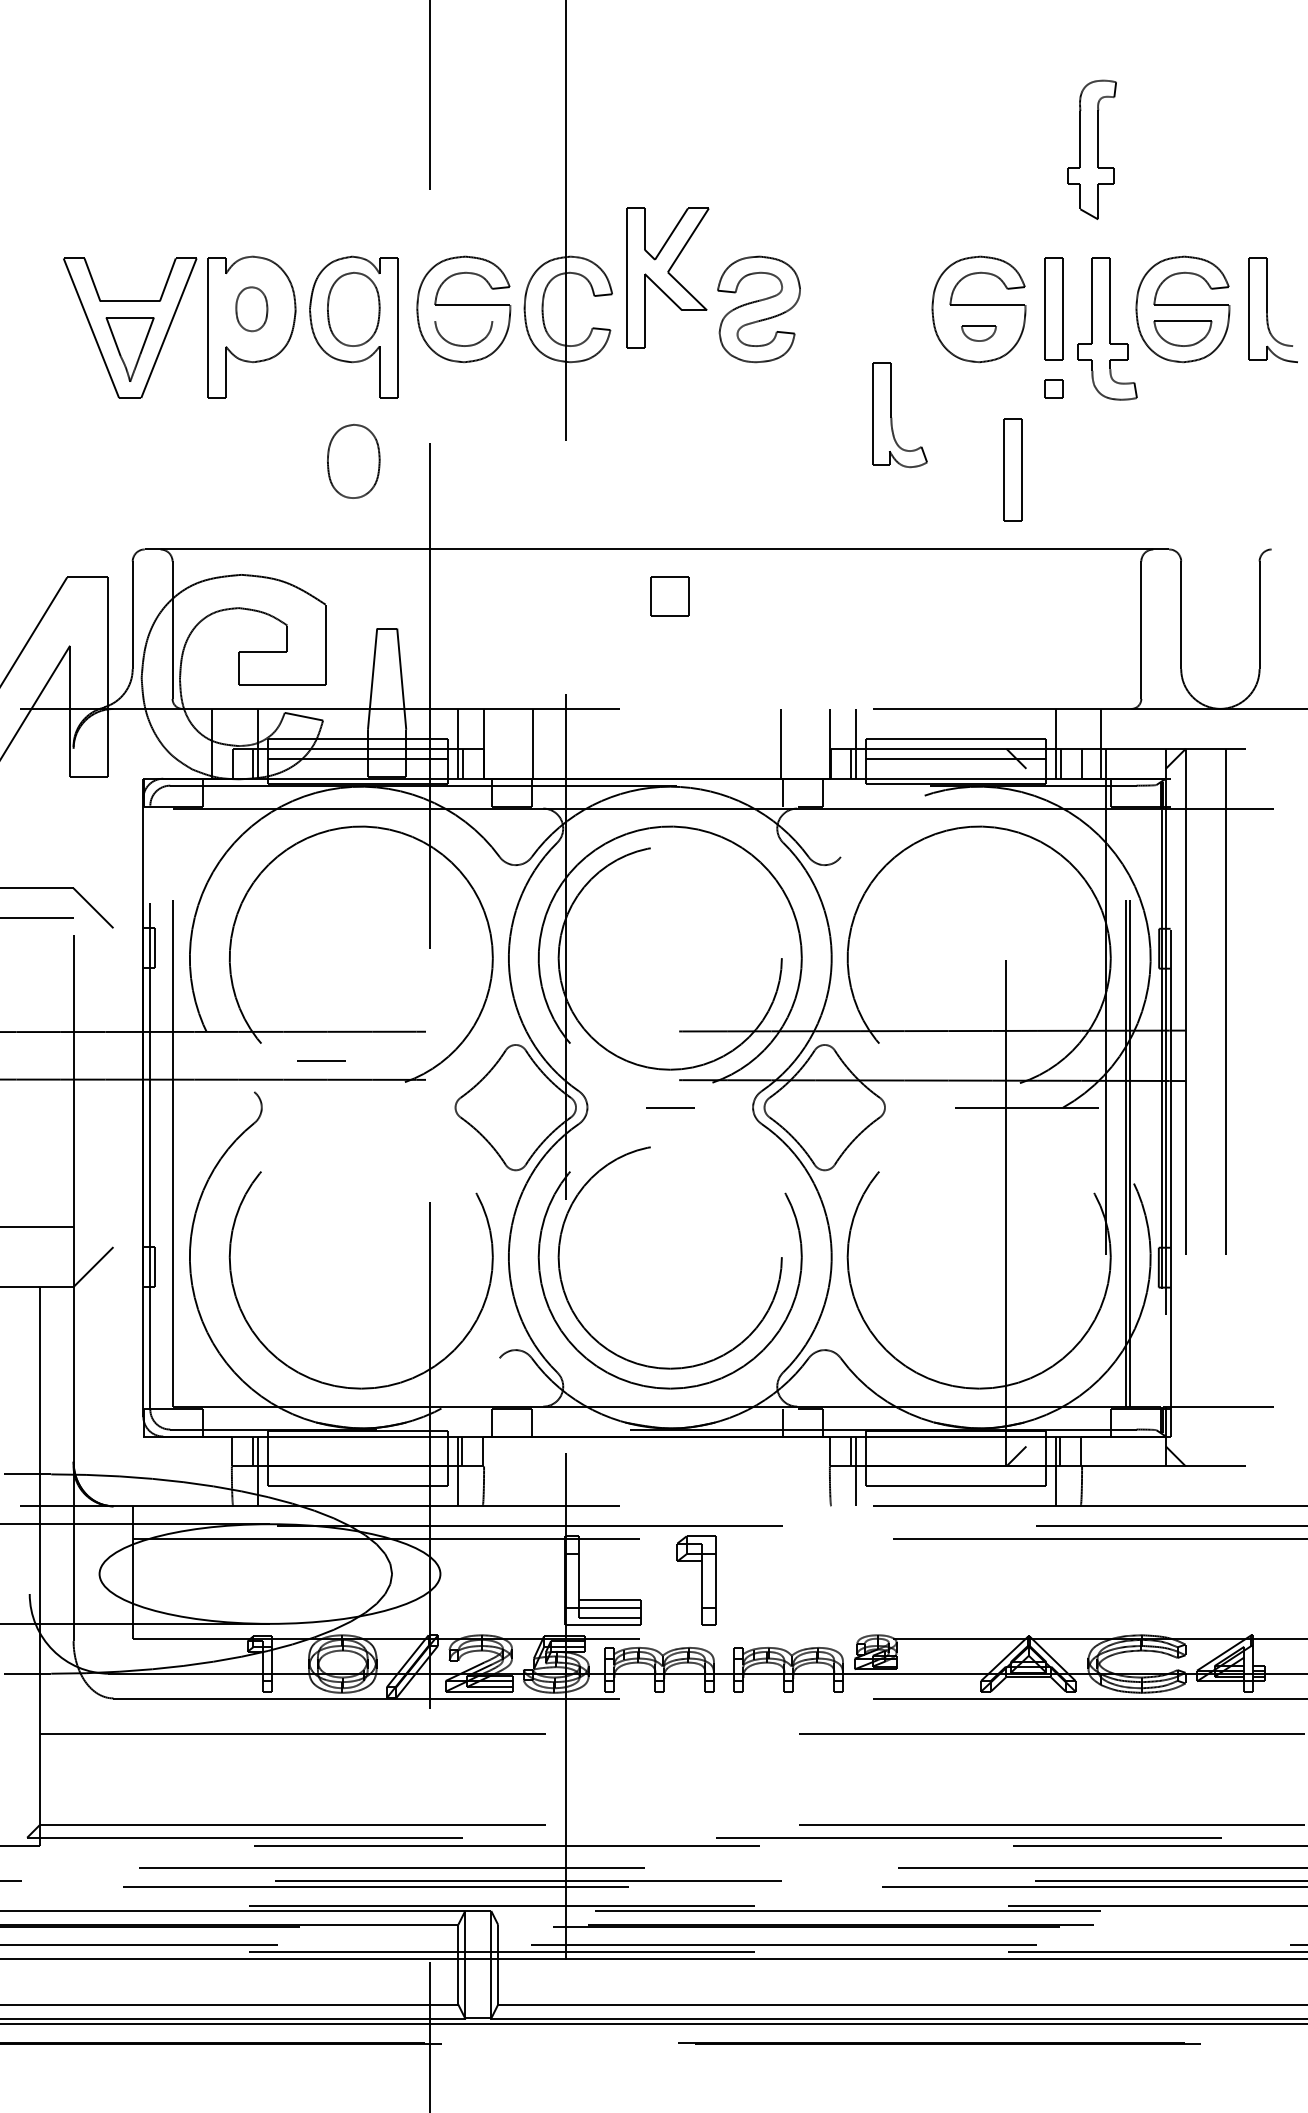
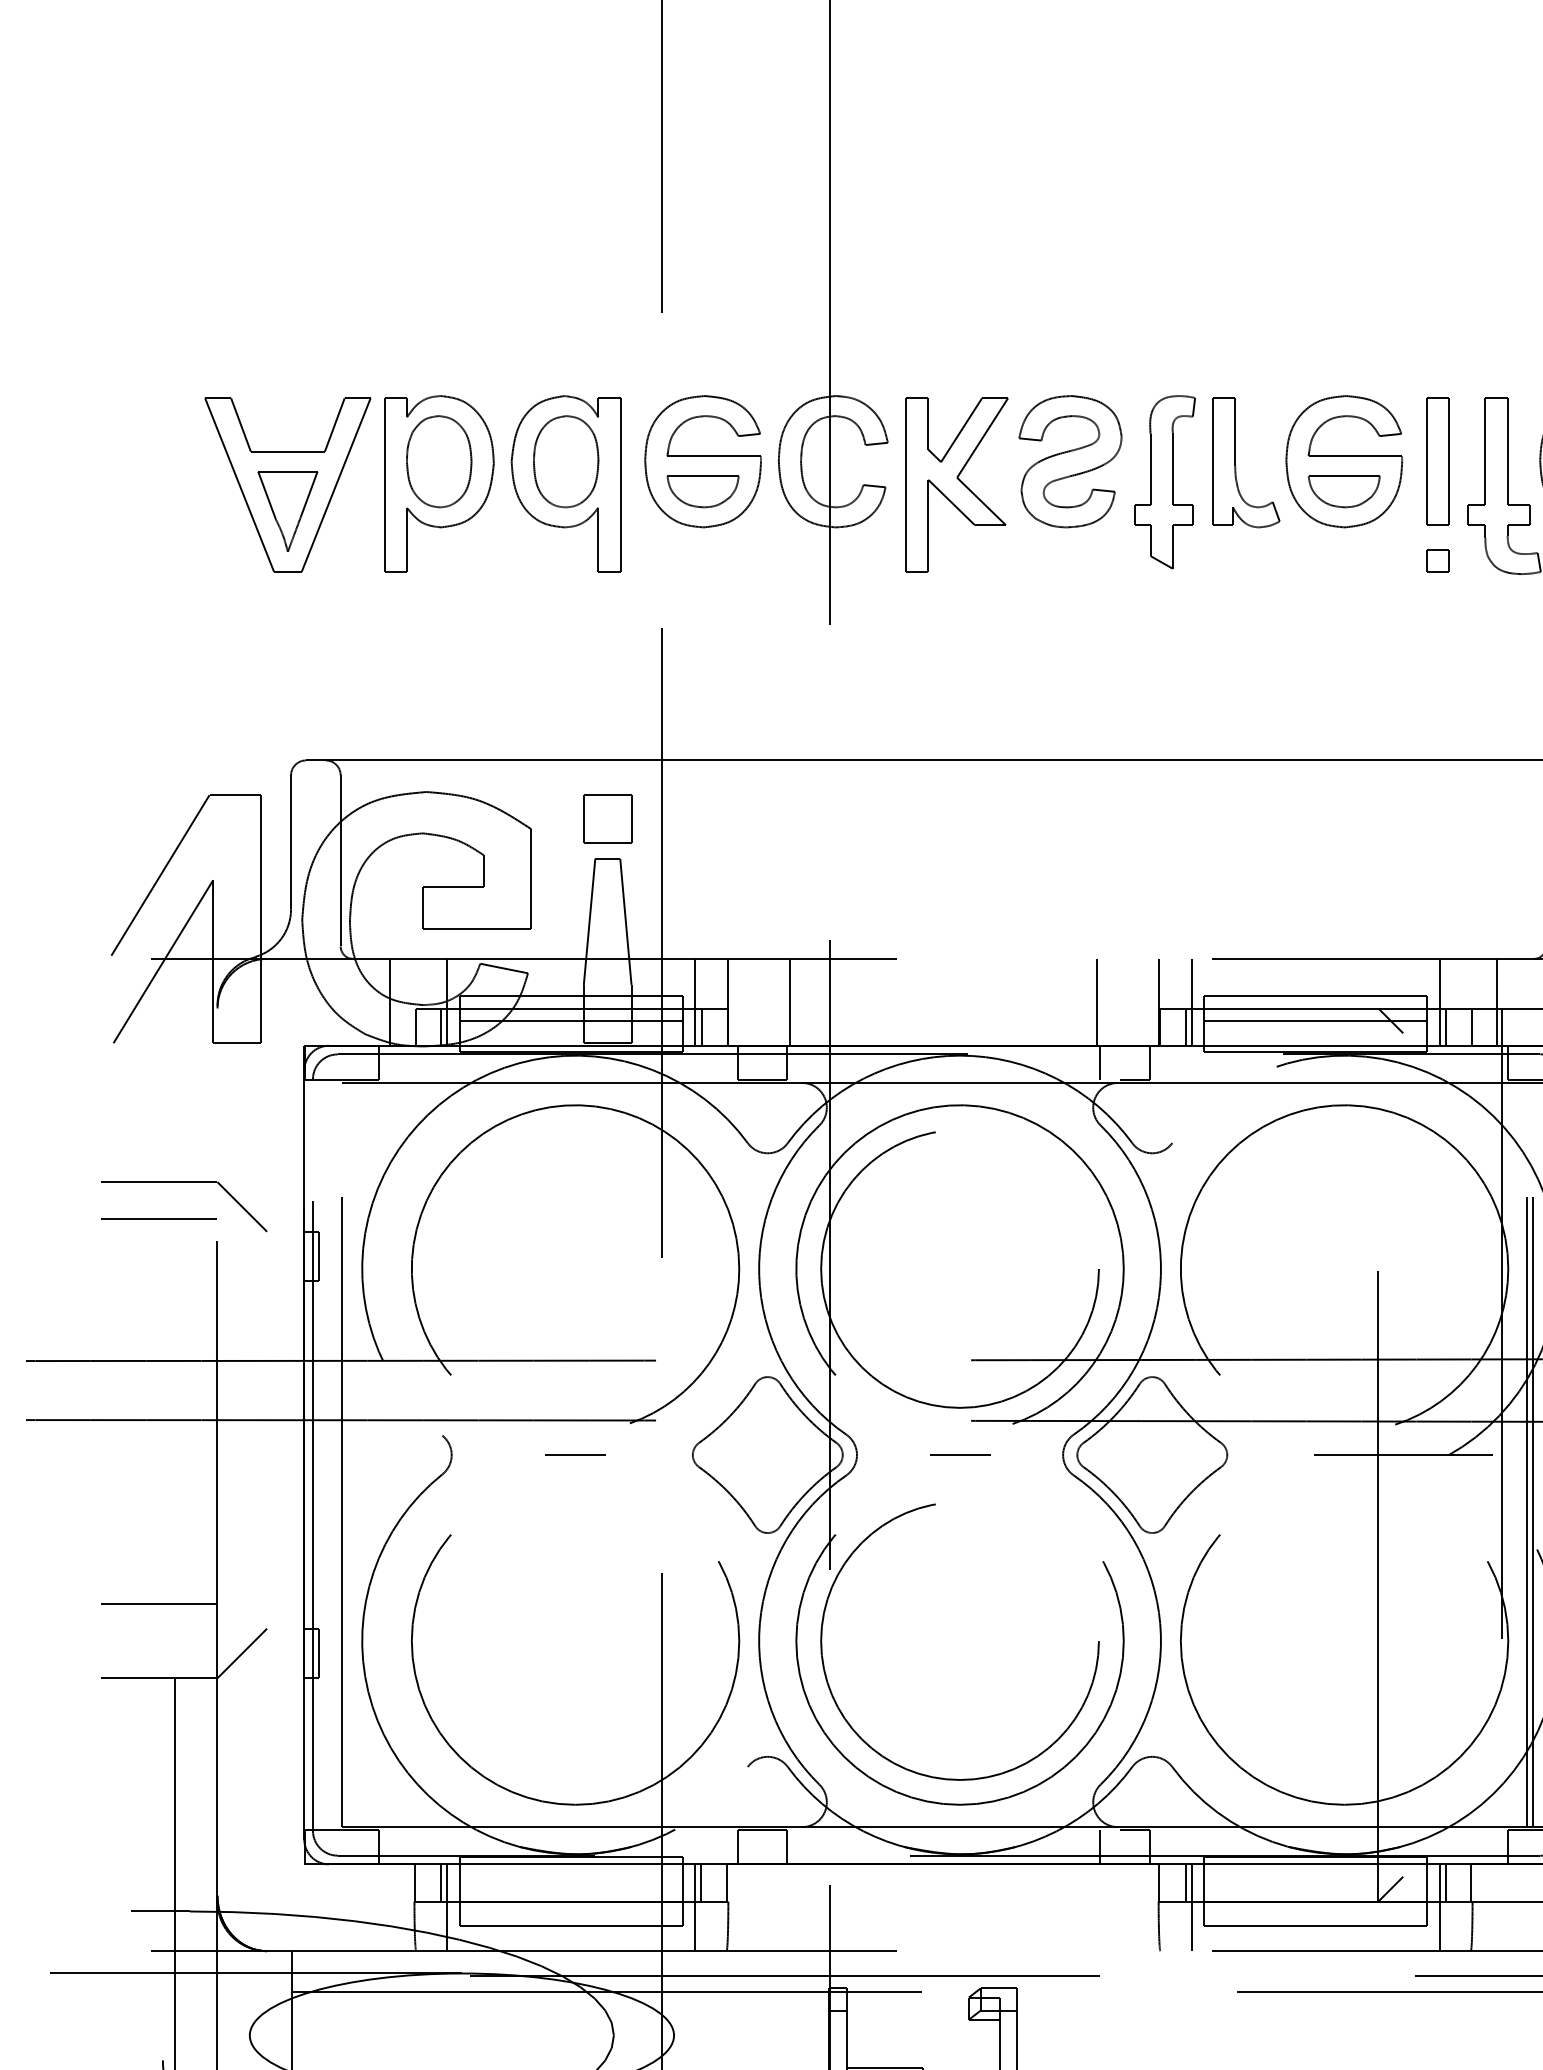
part: (1091, 149) -> (1164, 481), moved
part: (667, 277) -> (956, 484), moved
part: (251, 308) -> (438, 460), size x1.67
line: (463, 321) -> (702, 476), added
part: (978, 333) -> (1343, 491), size x1.67
part: (892, 418) -> (1236, 466), moved
part: (353, 461) -> (565, 650), removed
part: (1012, 469) -> (1385, 660), removed
part: (669, 596) -> (606, 818), moved
line: (321, 1060) -> (575, 1454), moved

